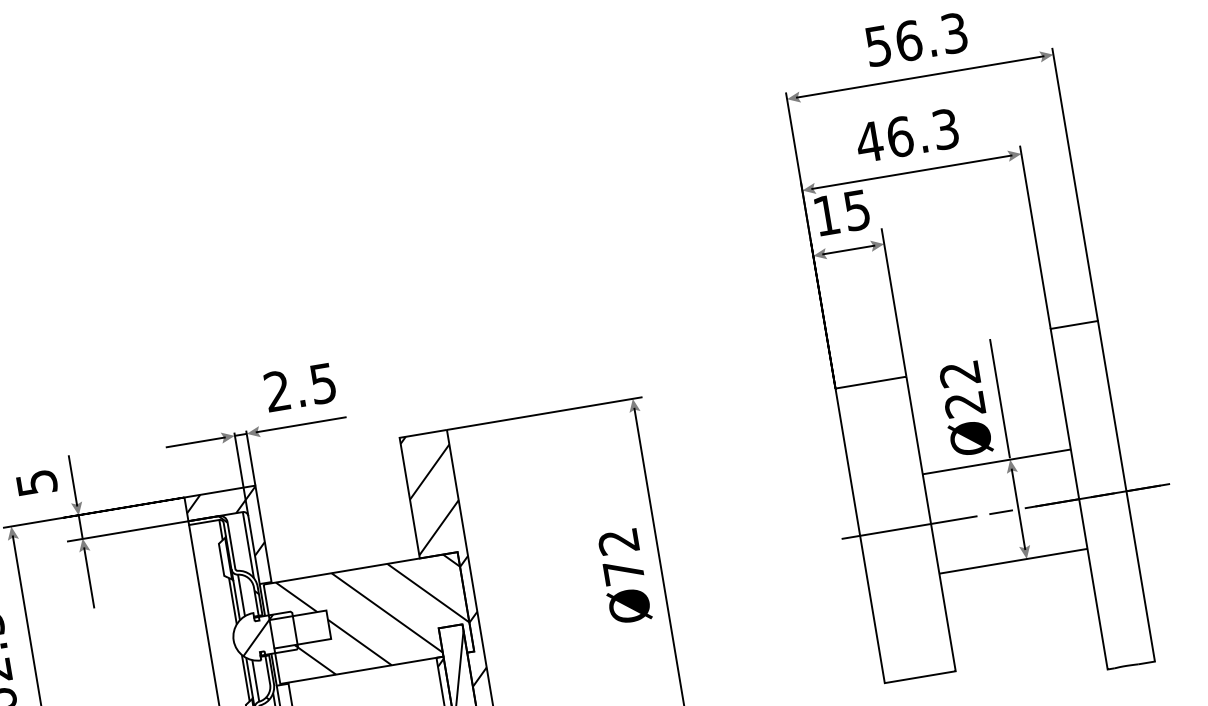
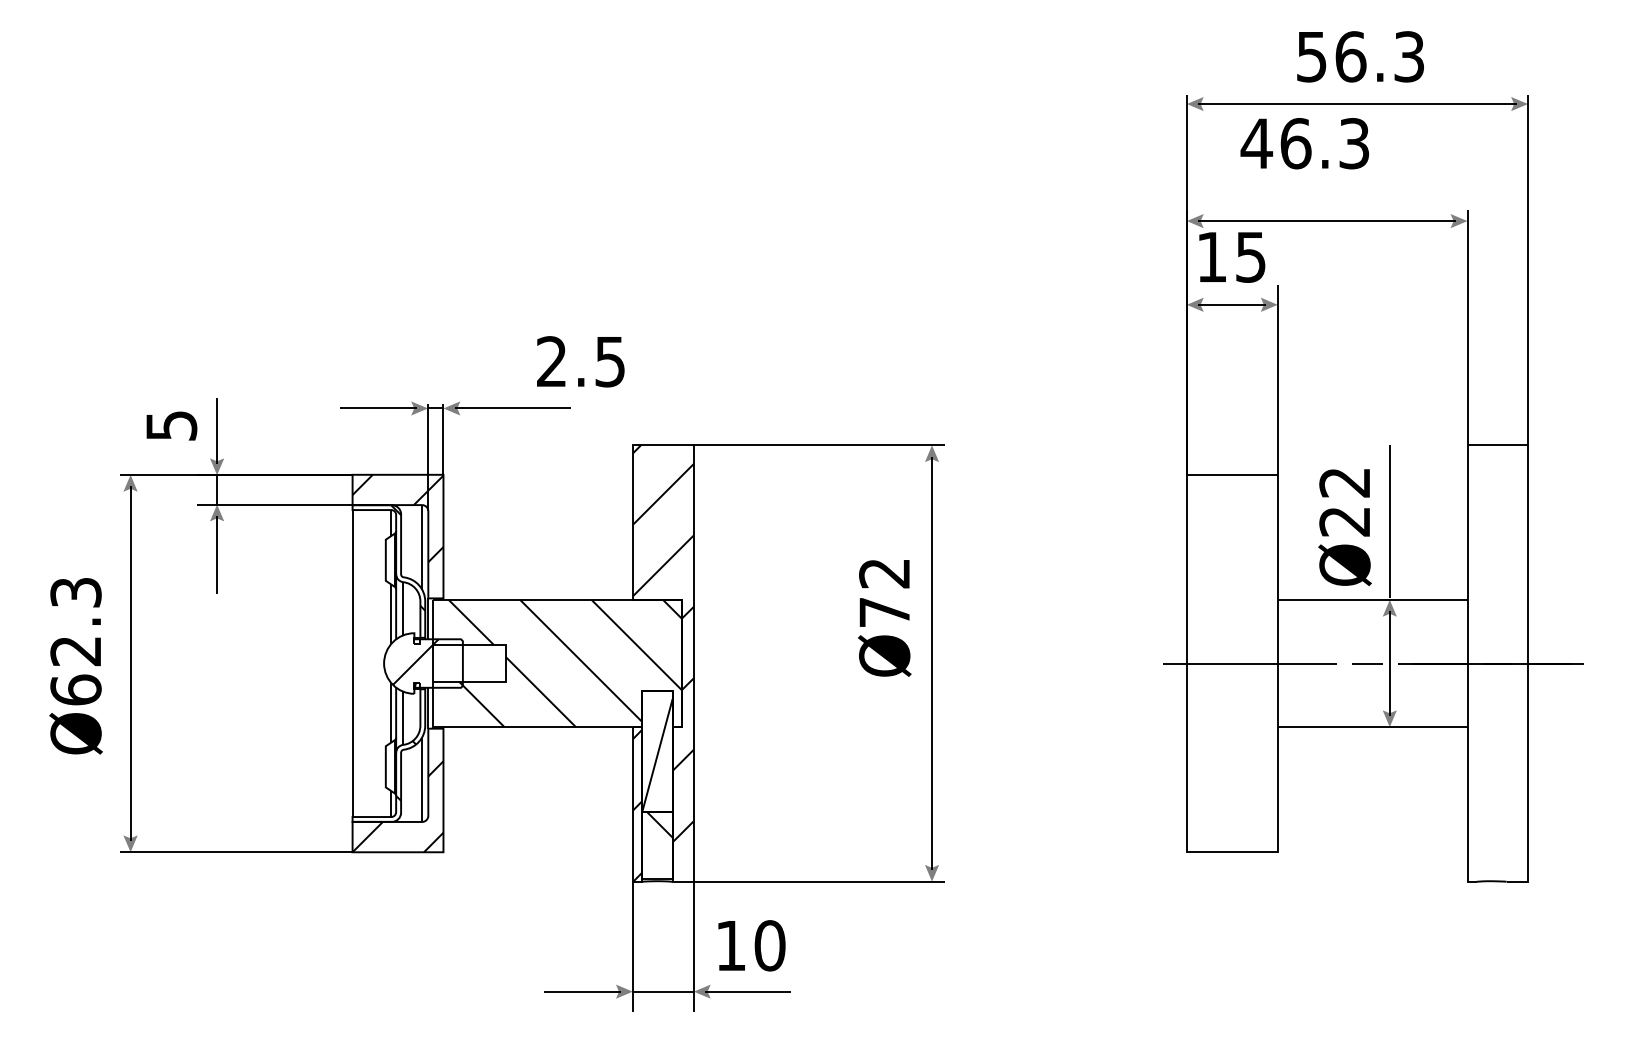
text: (906, 135) -> (1304, 143), moved
text: (299, 387) -> (580, 361), moved
text: (624, 576) -> (884, 618), moved

